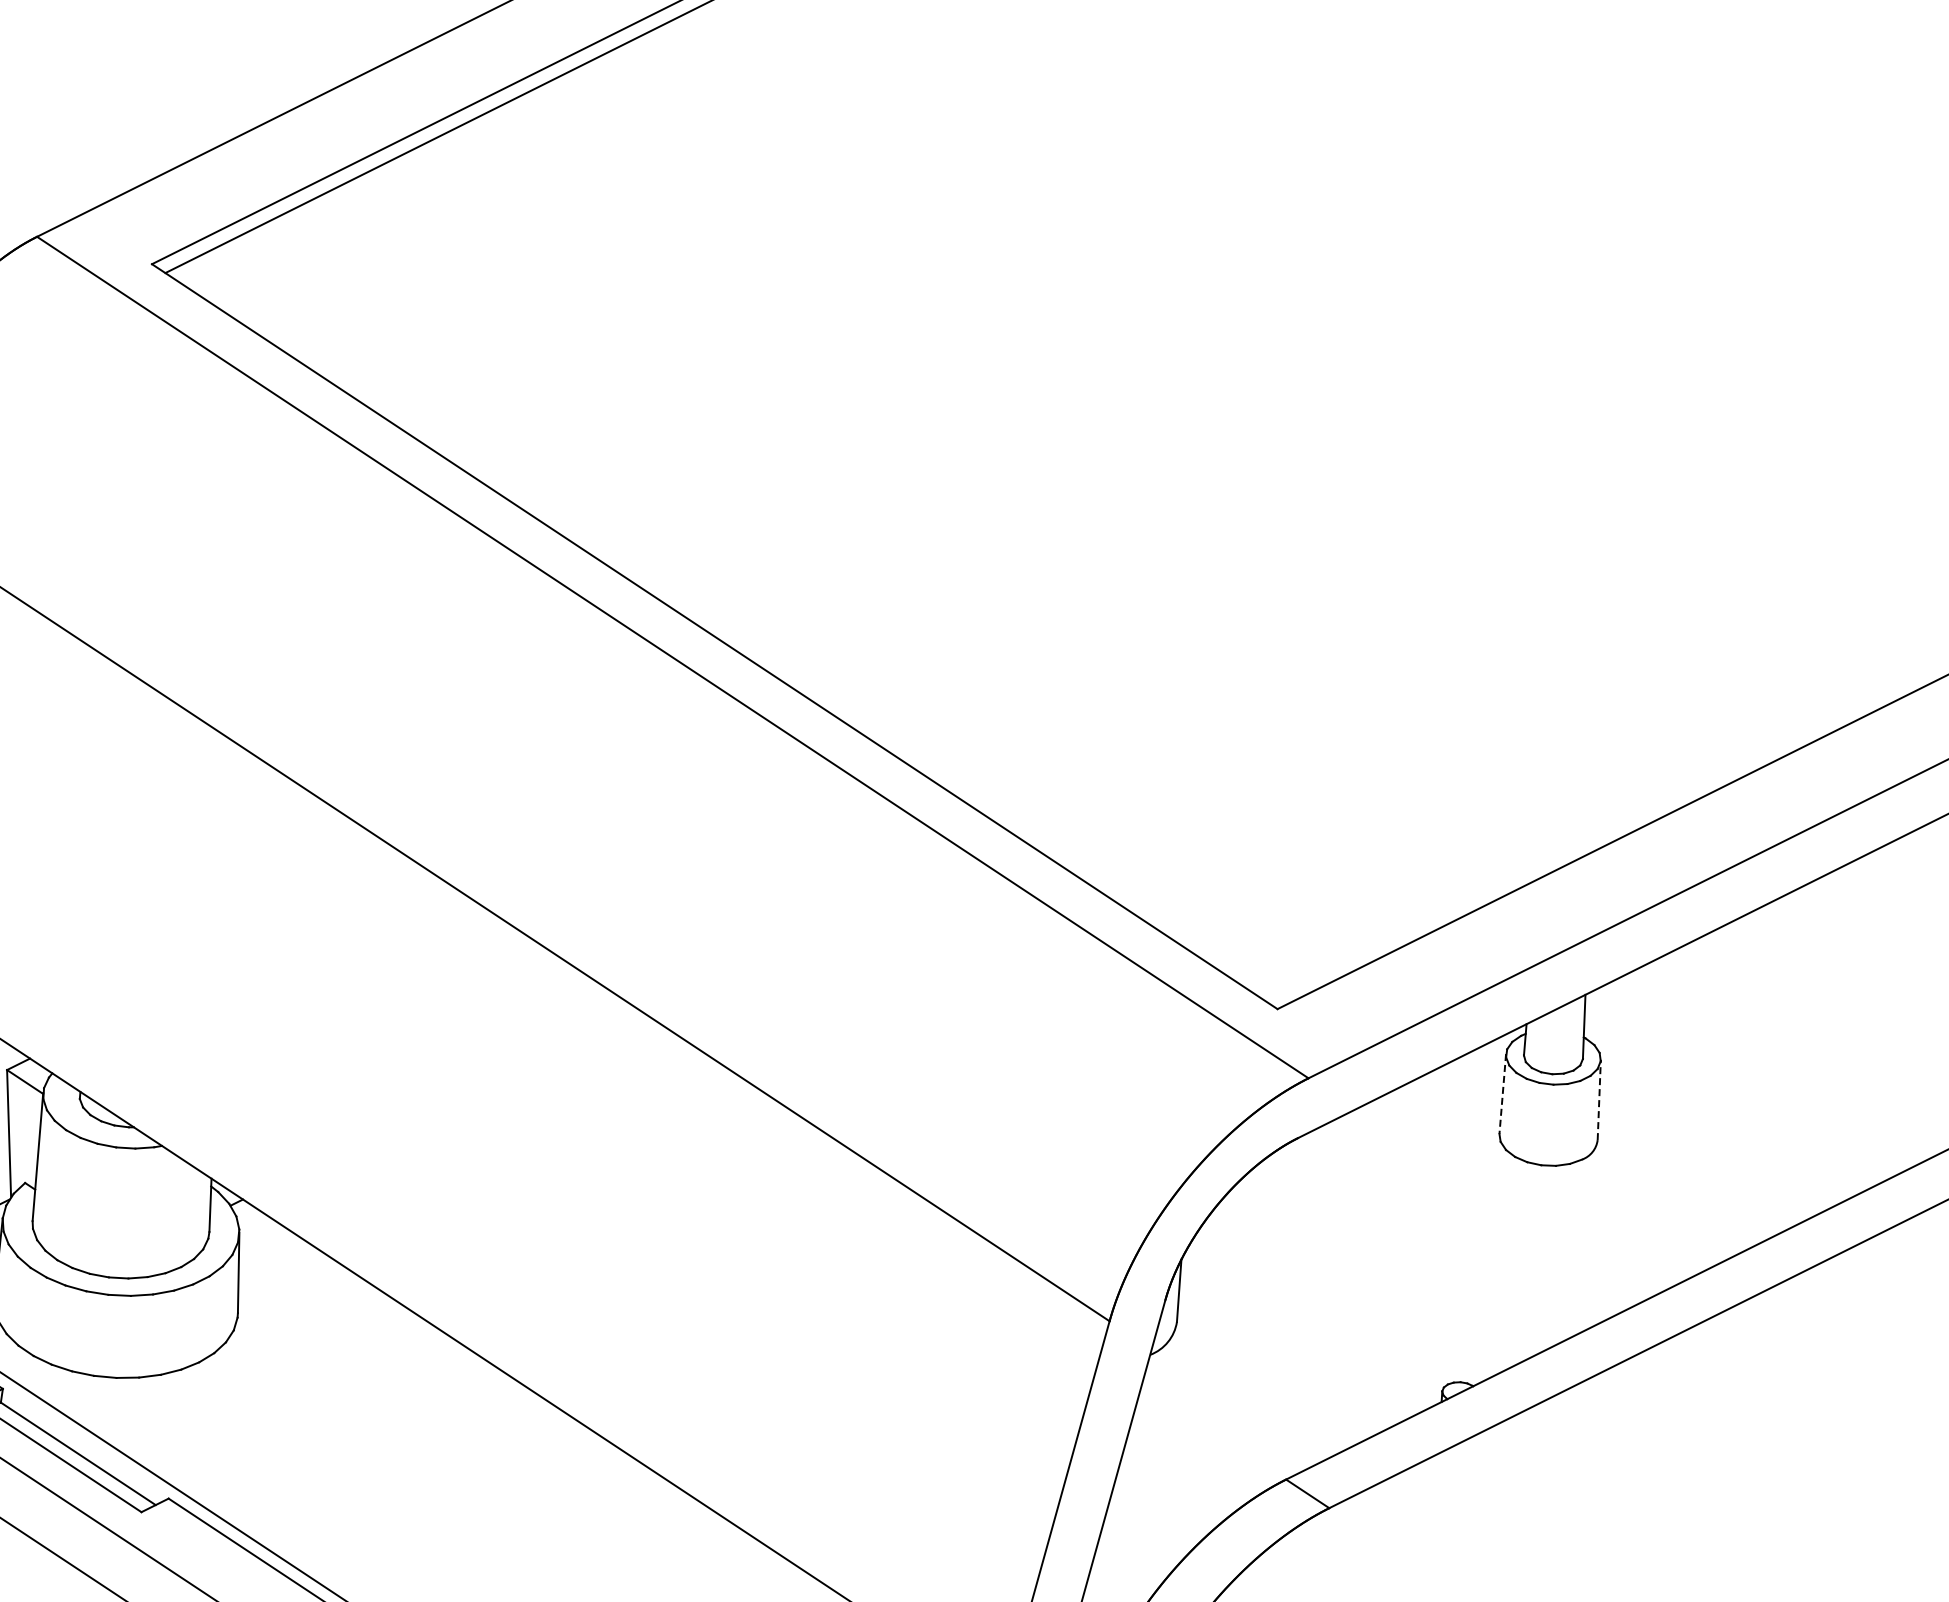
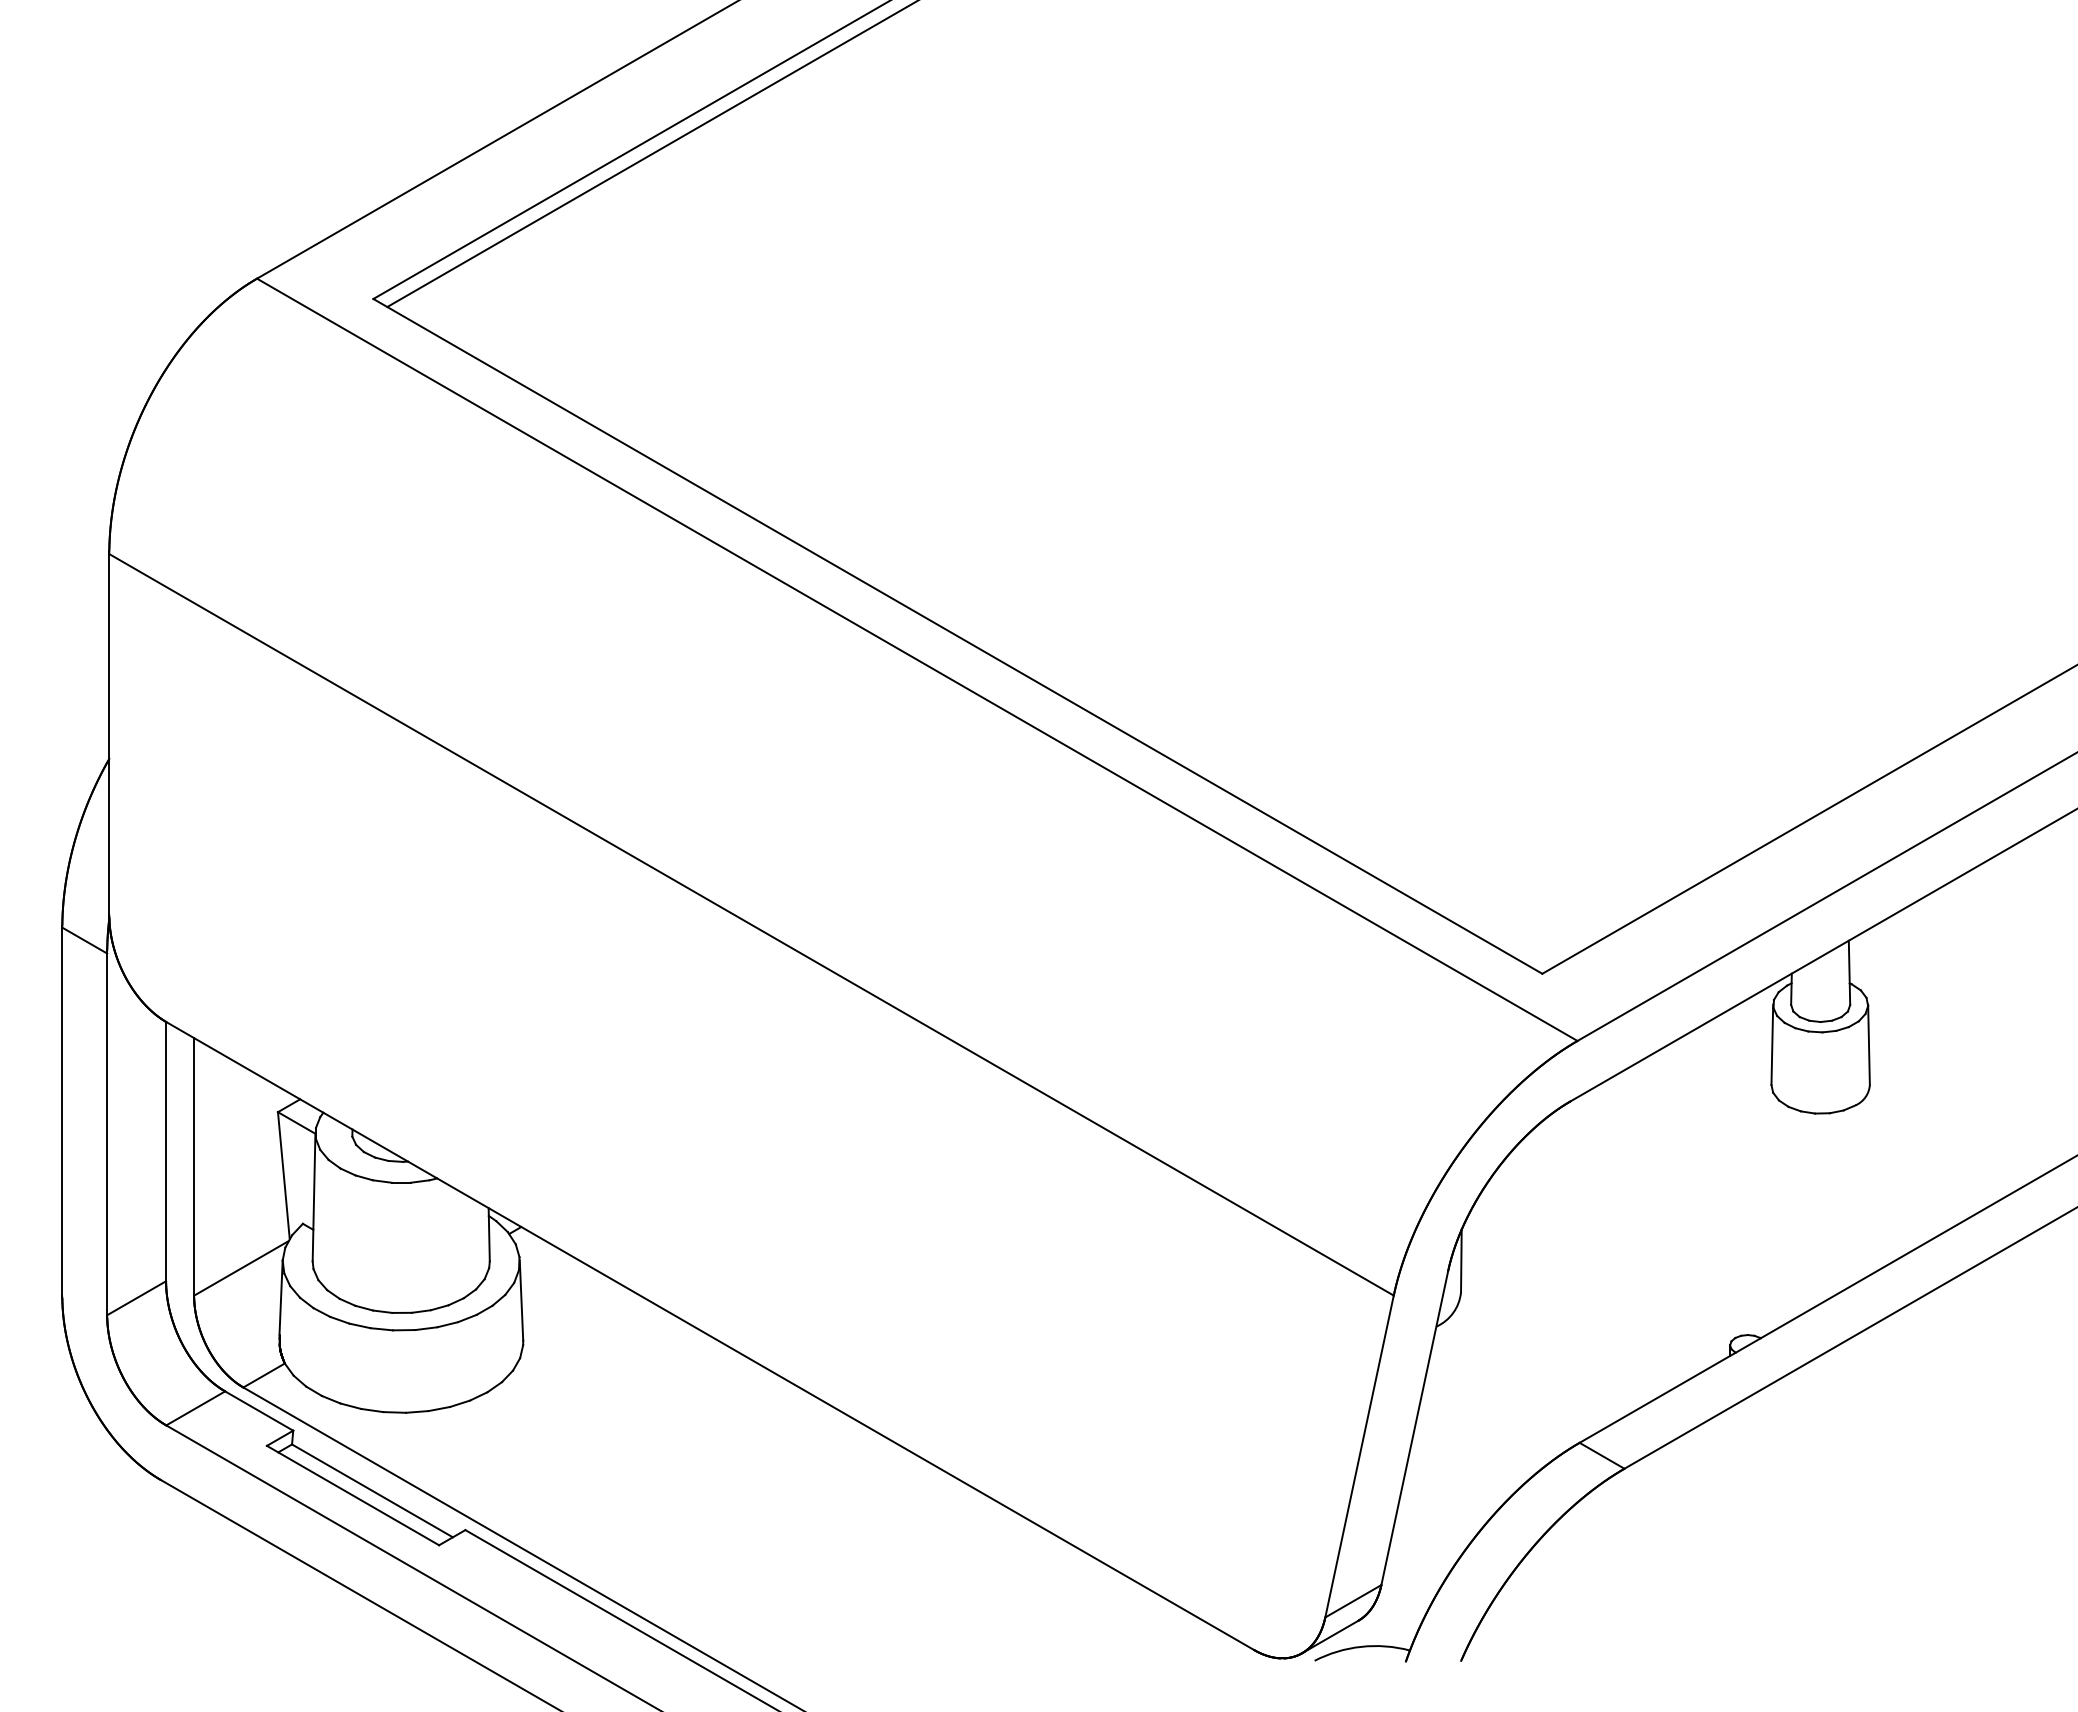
line: (1502, 1094) -> (1772, 1045), dashed -> solid
line: (1598, 1099) -> (1868, 1044), dashed -> solid

